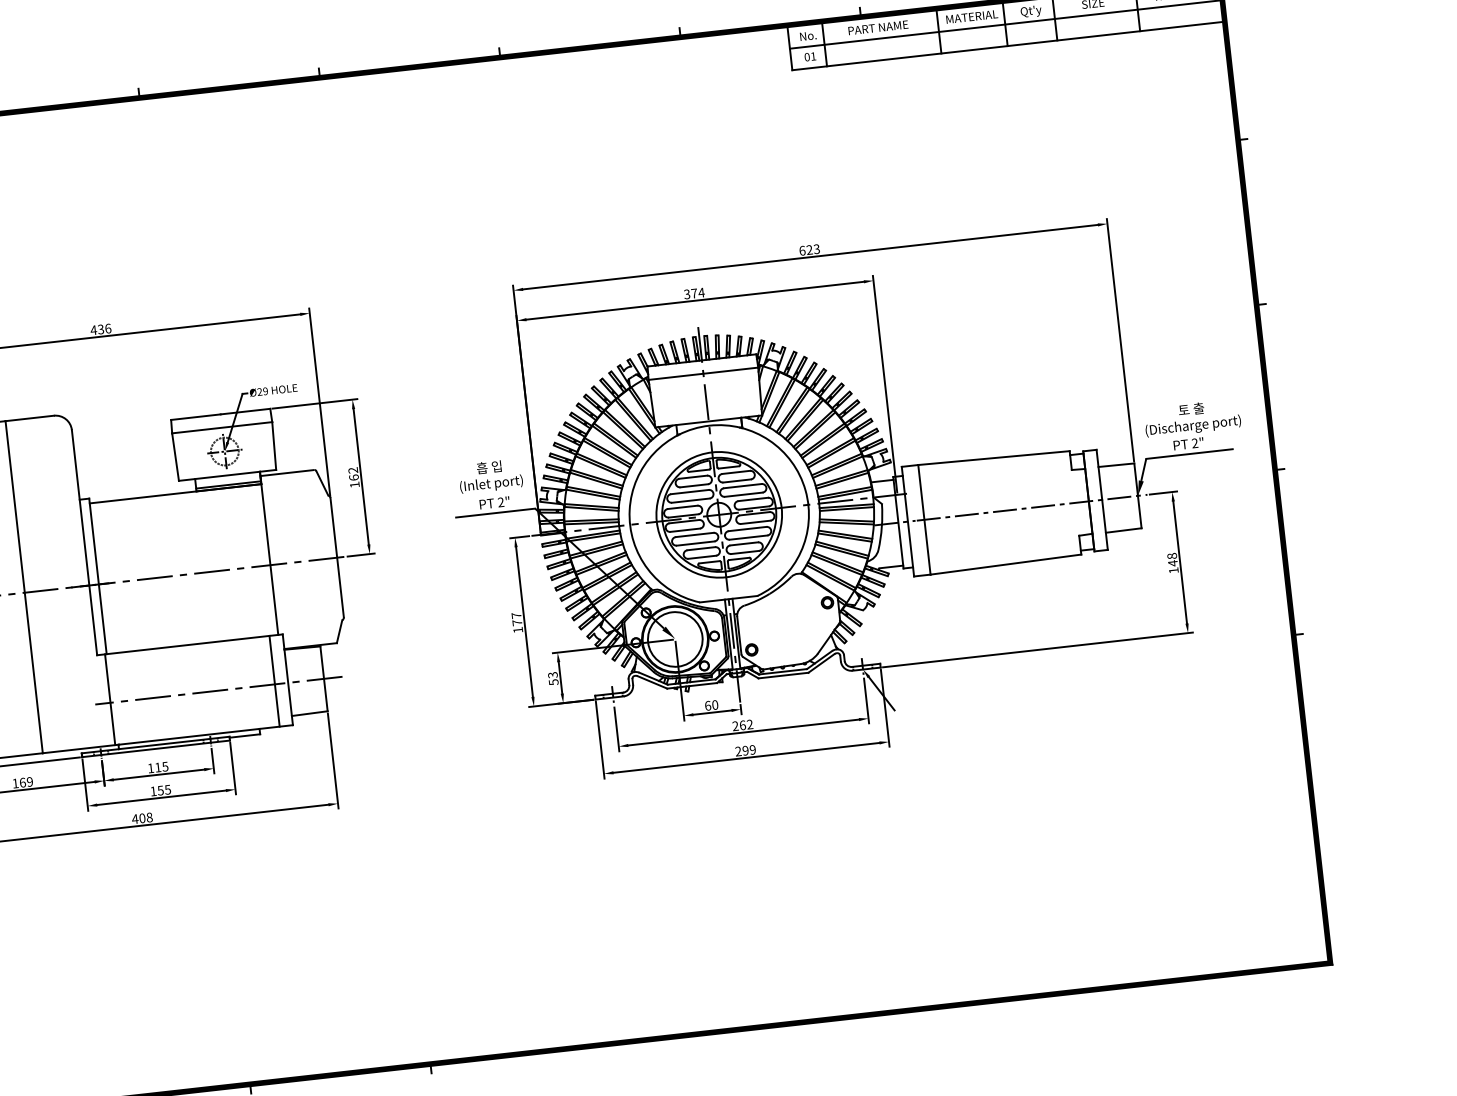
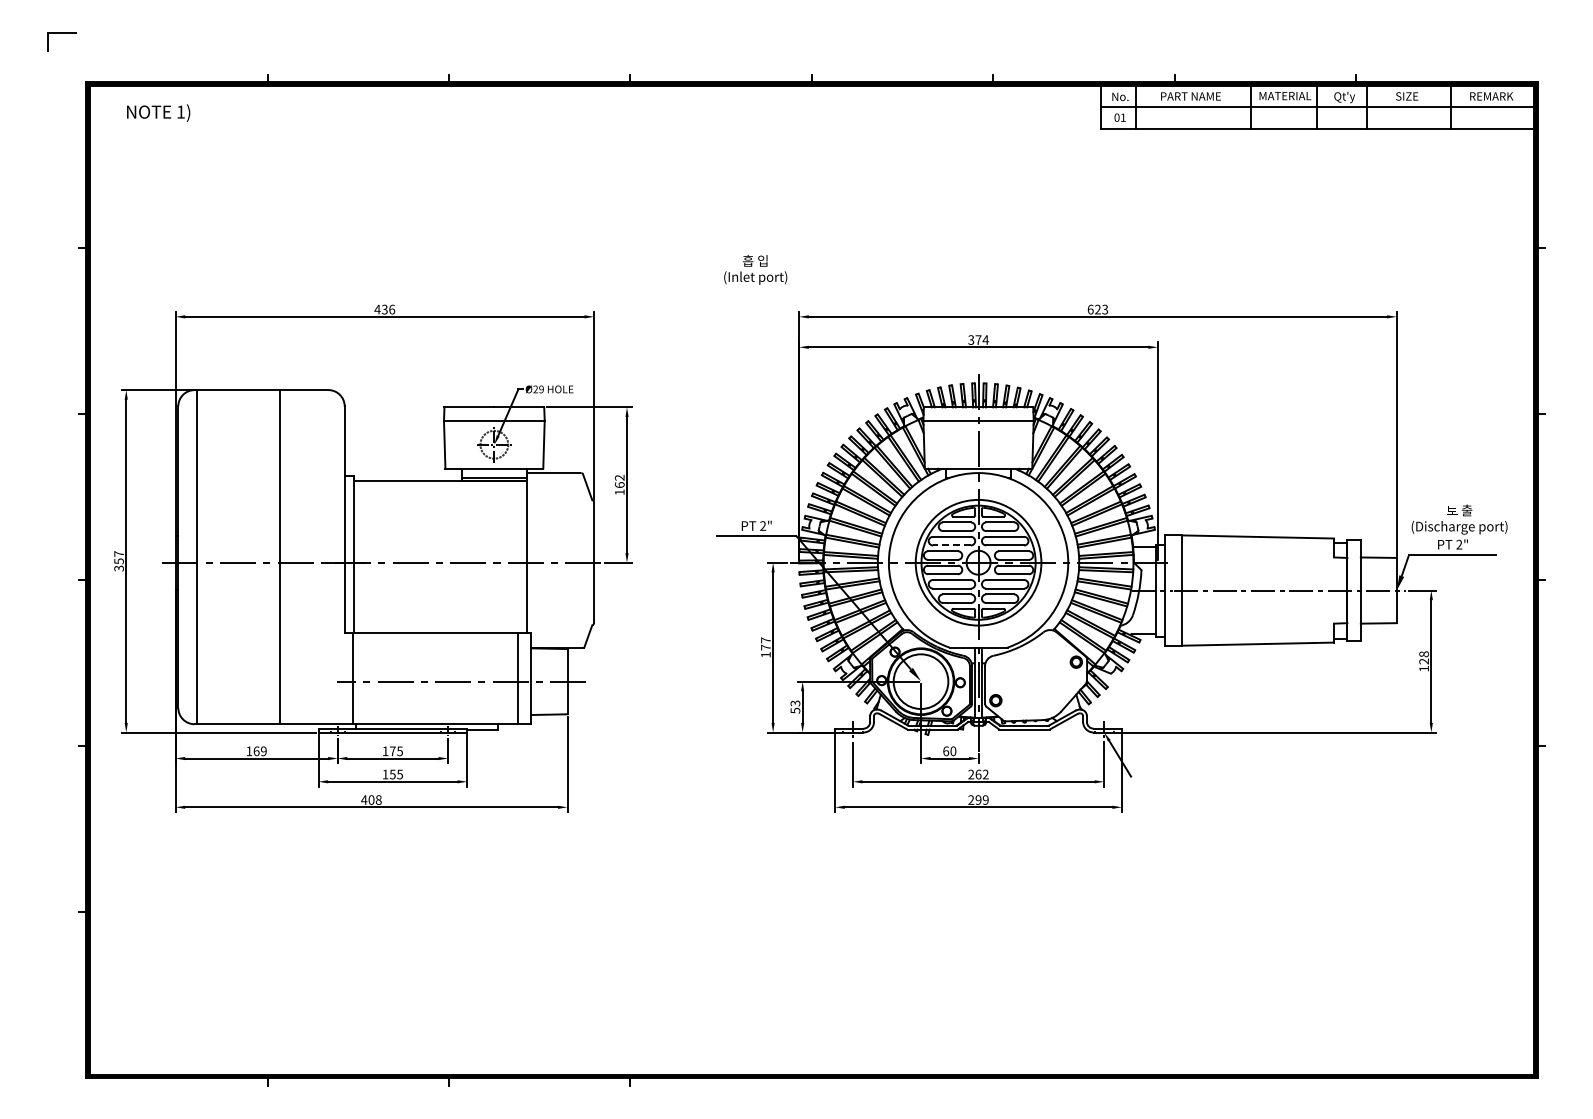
text: (490, 475) -> (755, 269), moved
line: (690, 500) -> (951, 545), solid -> dashed
text: (1172, 563) -> (1423, 661), 148 -> 128
text: (157, 767) -> (392, 751), 115 -> 175

